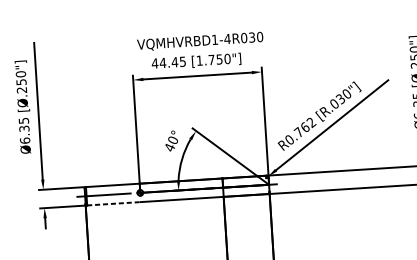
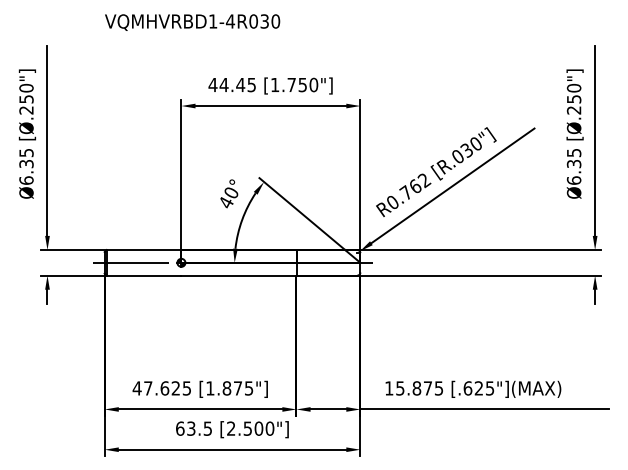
text: (200, 41) -> (192, 22), moved
line: (114, 203) -> (144, 275), dashed -> solid

